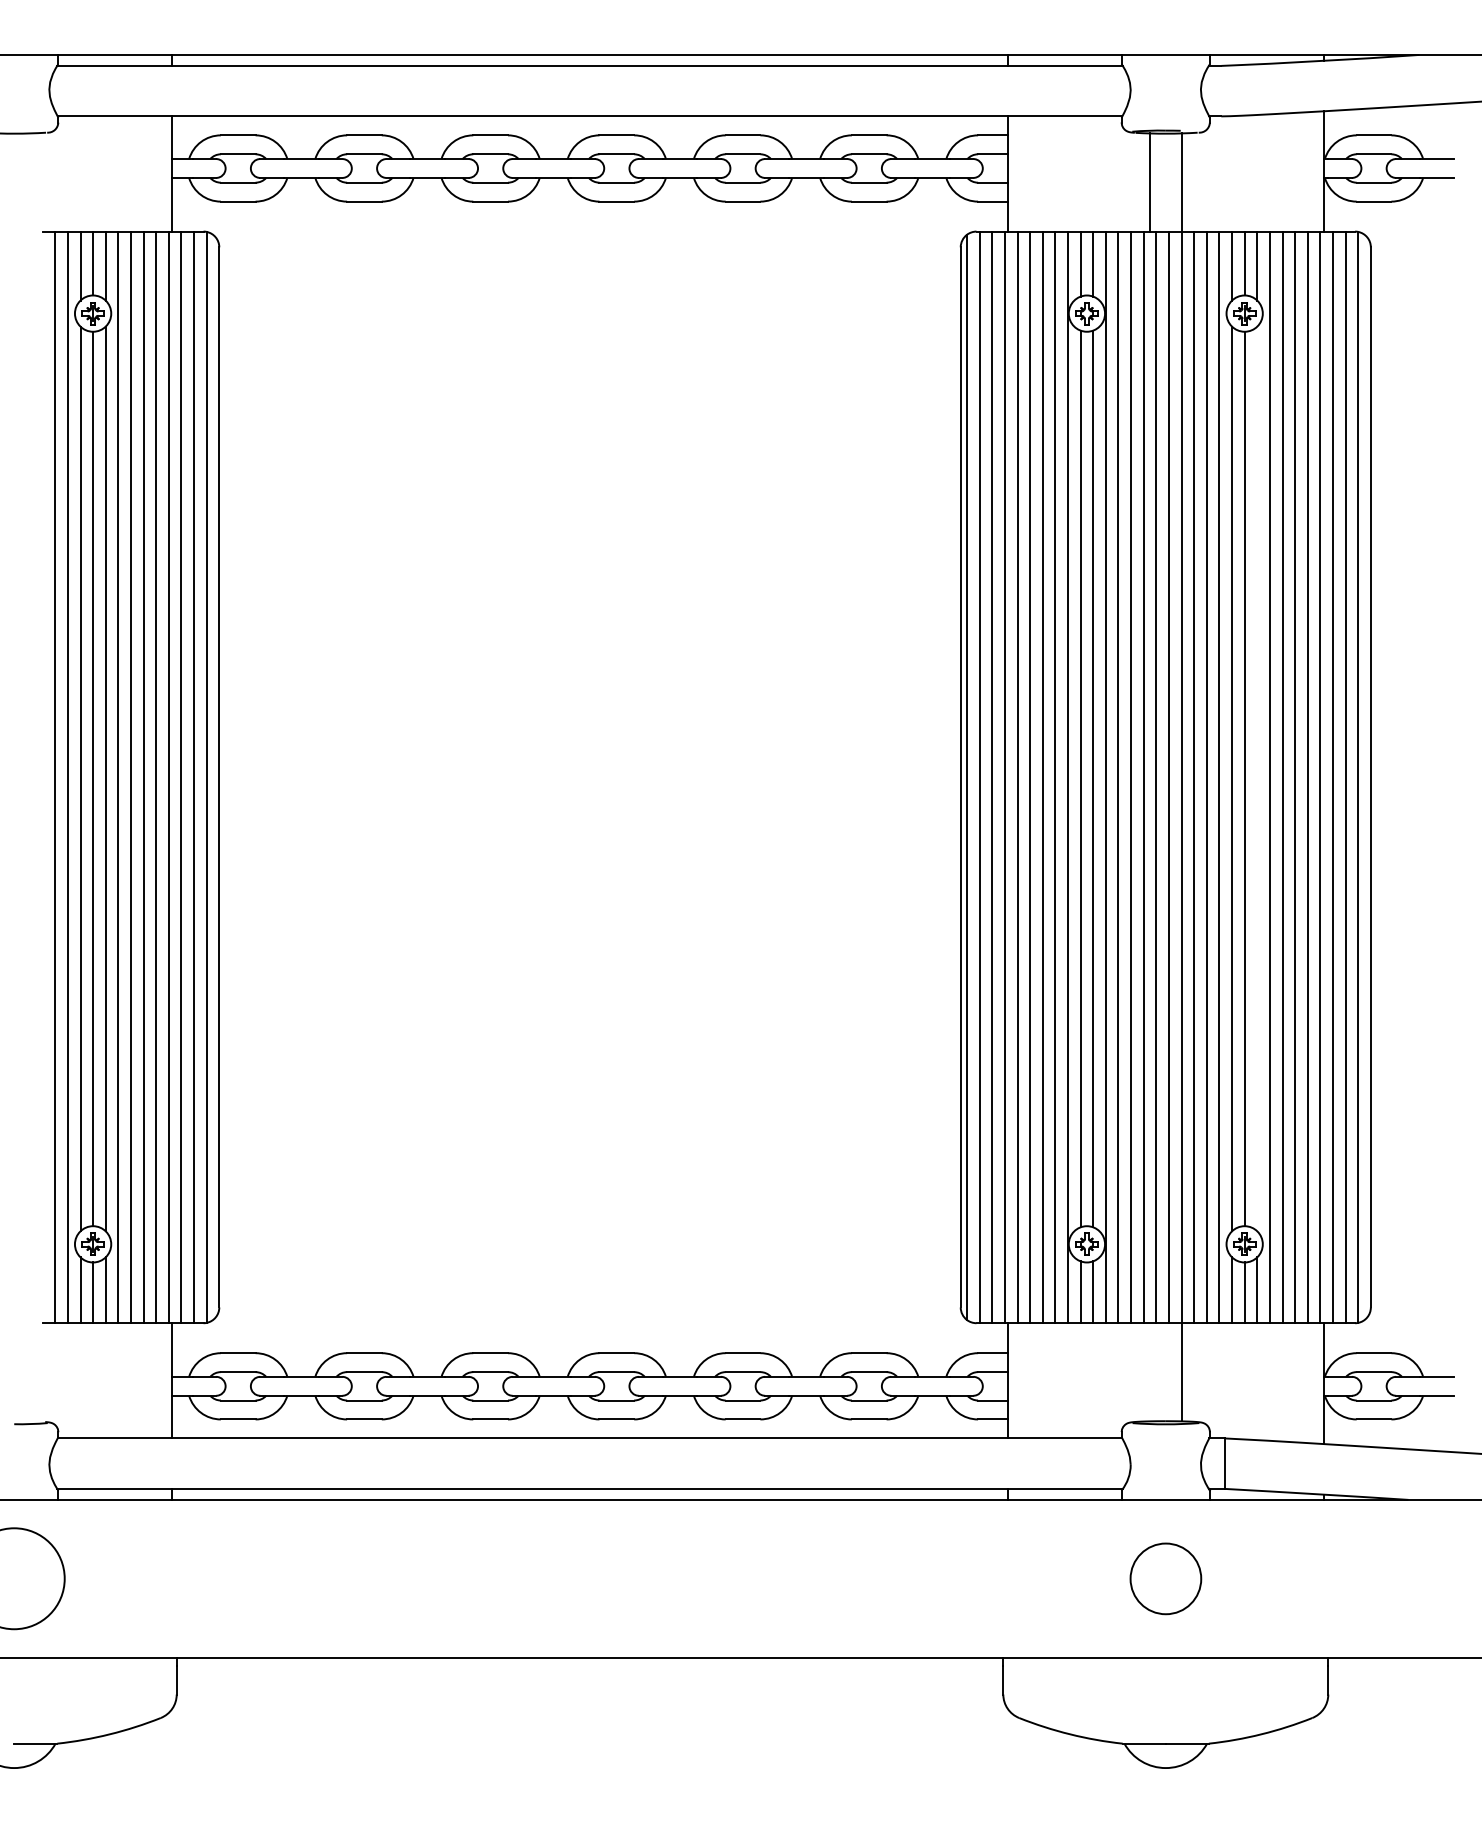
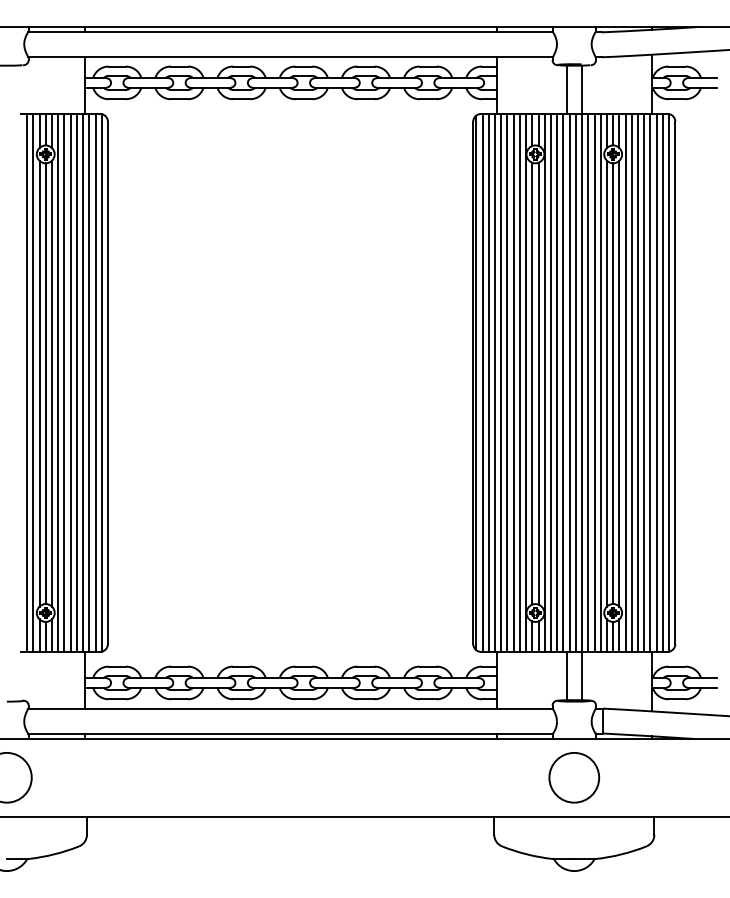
line: (1257, 778) -> (619, 383), added
line: (1149, 1371) -> (566, 675), added
circle: (1166, 1578) -> (574, 777), size x1.43

